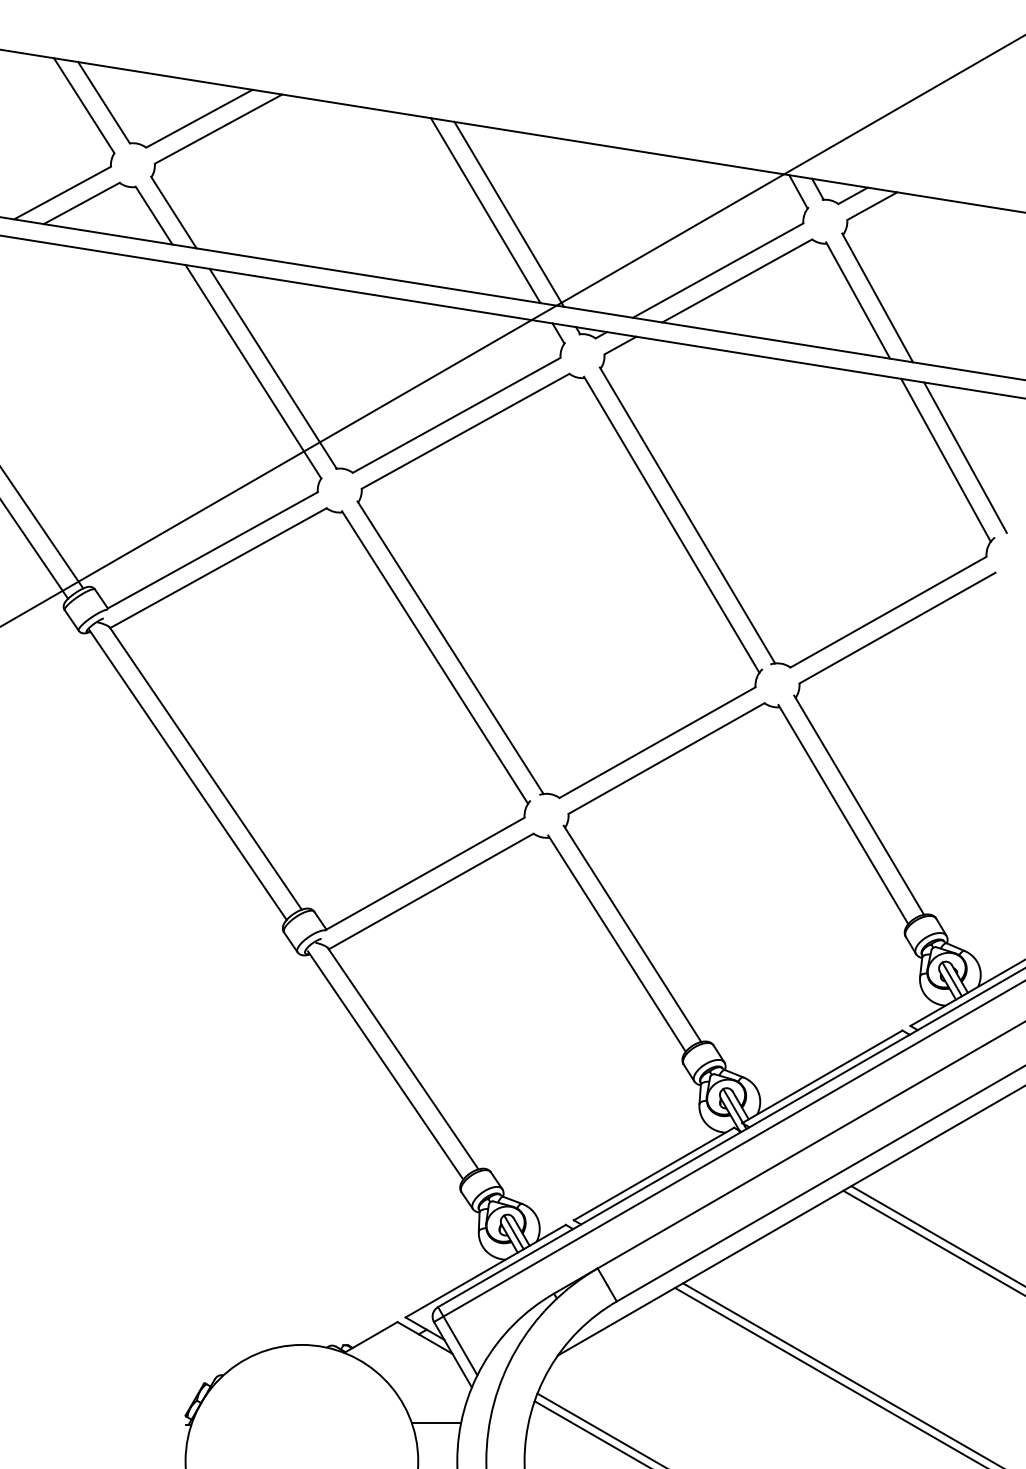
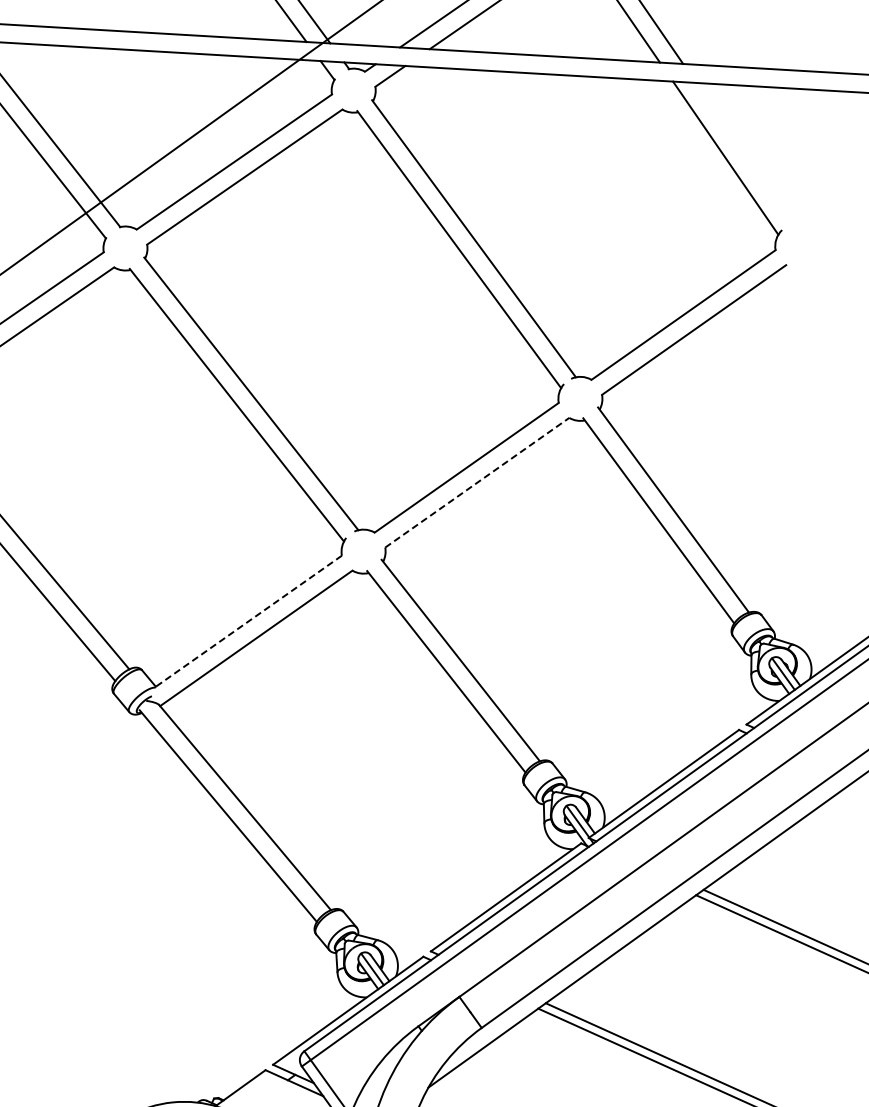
line: (965, 457) -> (744, 153), removed
line: (666, 758) -> (477, 482), solid -> dashed
line: (425, 873) -> (248, 621), solid -> dashed

